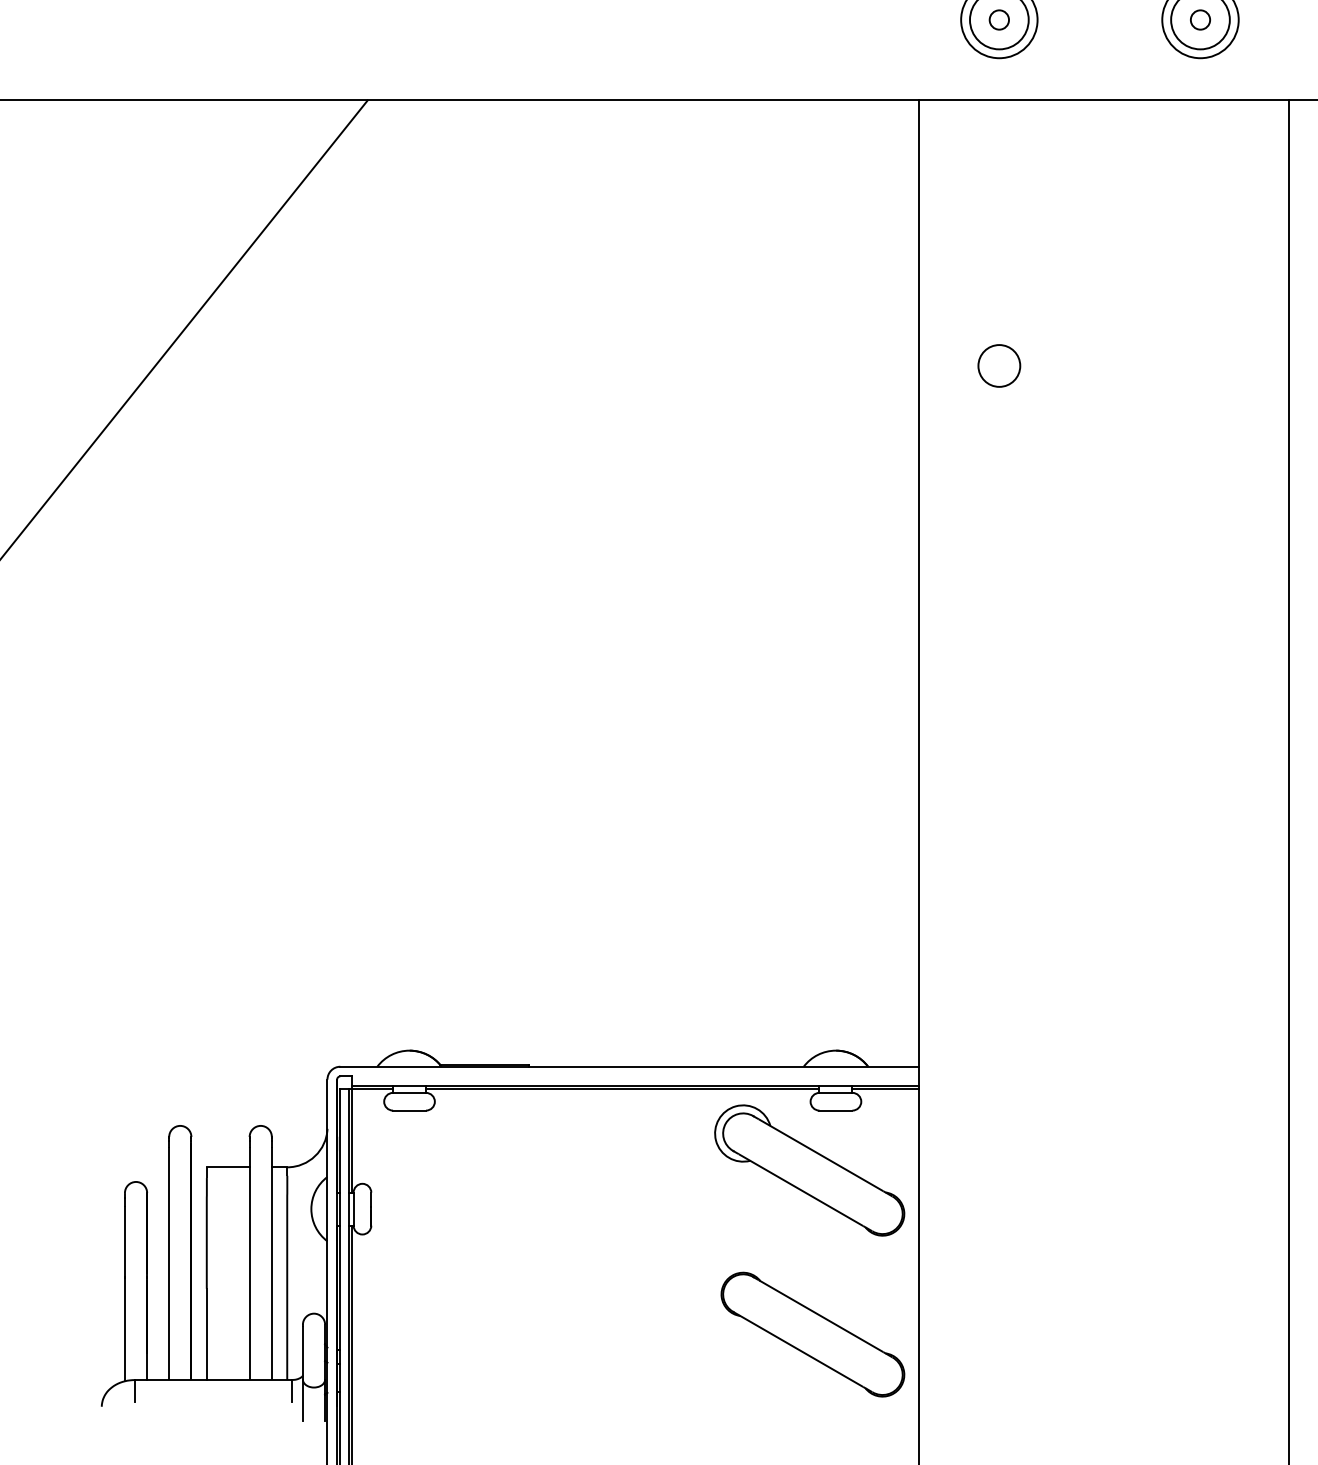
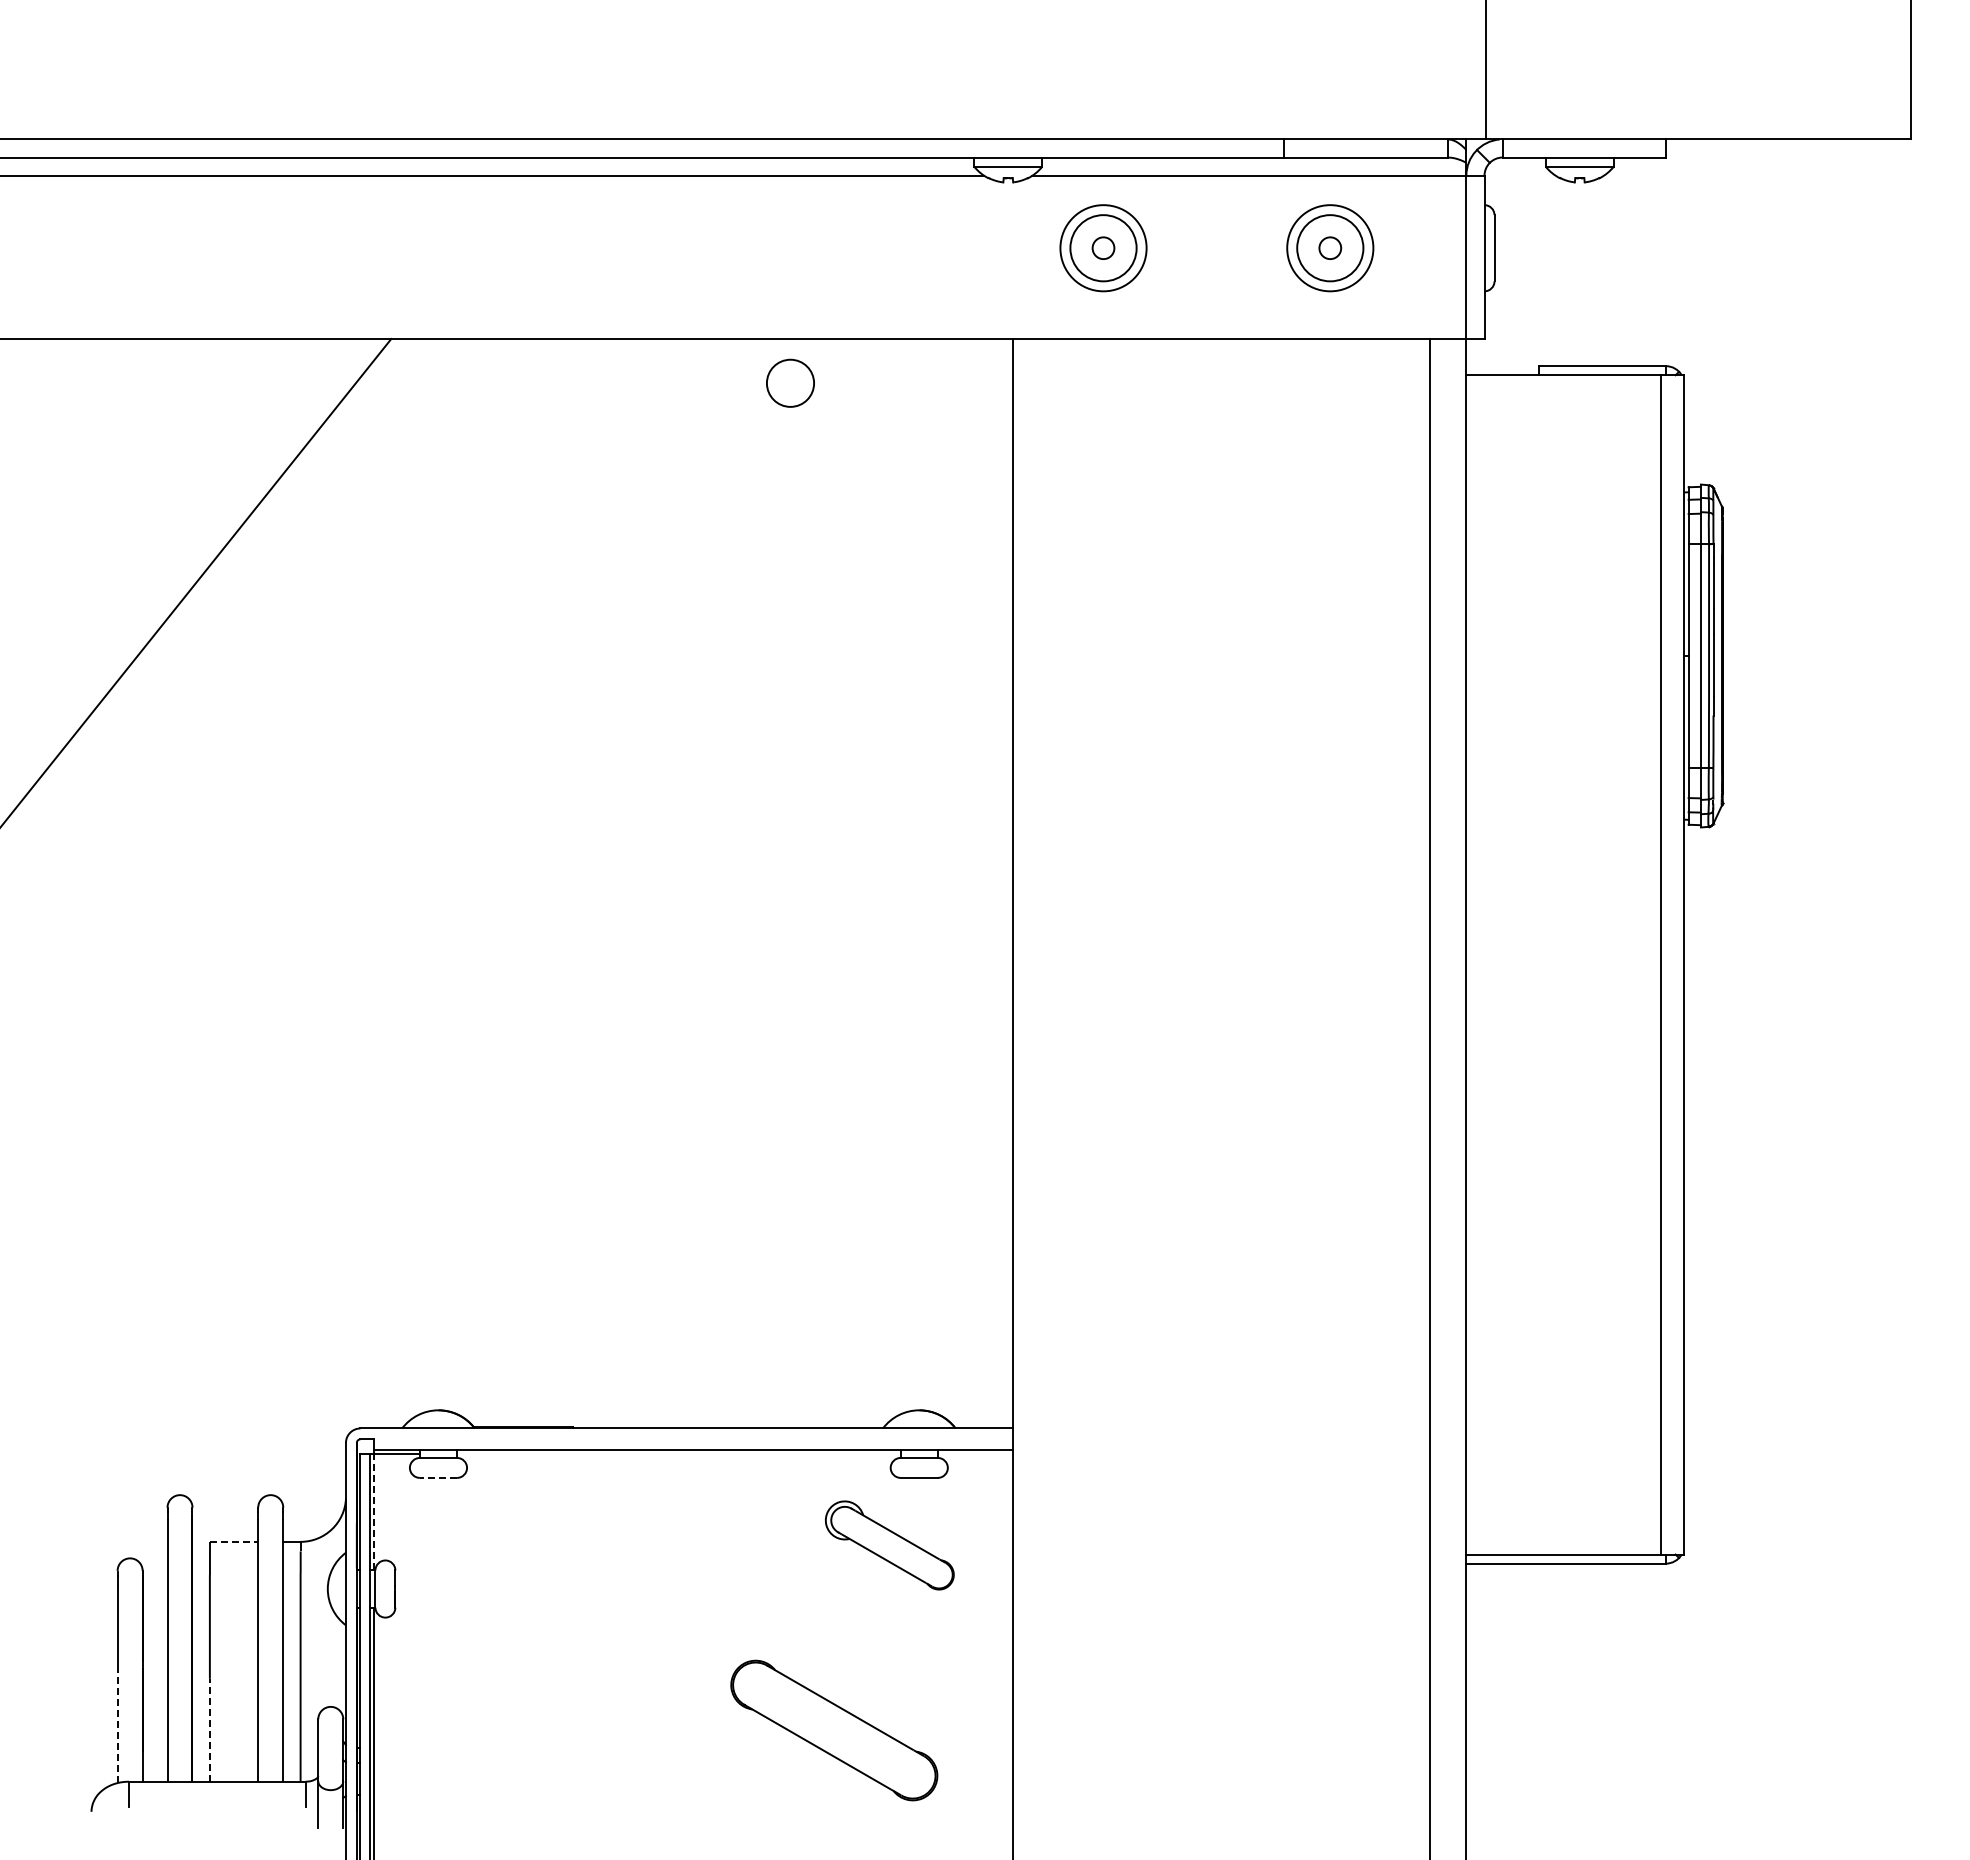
circle: (999, 365) -> (790, 382), moved
line: (622, 1088) -> (678, 1453), removed
line: (884, 1088) -> (974, 1453), removed
line: (409, 1110) -> (438, 1477), solid -> dashed
line: (352, 1140) -> (374, 1511), solid -> dashed
line: (228, 1167) -> (234, 1541), solid -> dashed
part: (809, 1170) -> (889, 1545), size x0.6
line: (124, 1329) -> (117, 1724), solid -> dashed
line: (206, 1333) -> (209, 1729), solid -> dashed
part: (813, 1334) -> (834, 1730), moved

